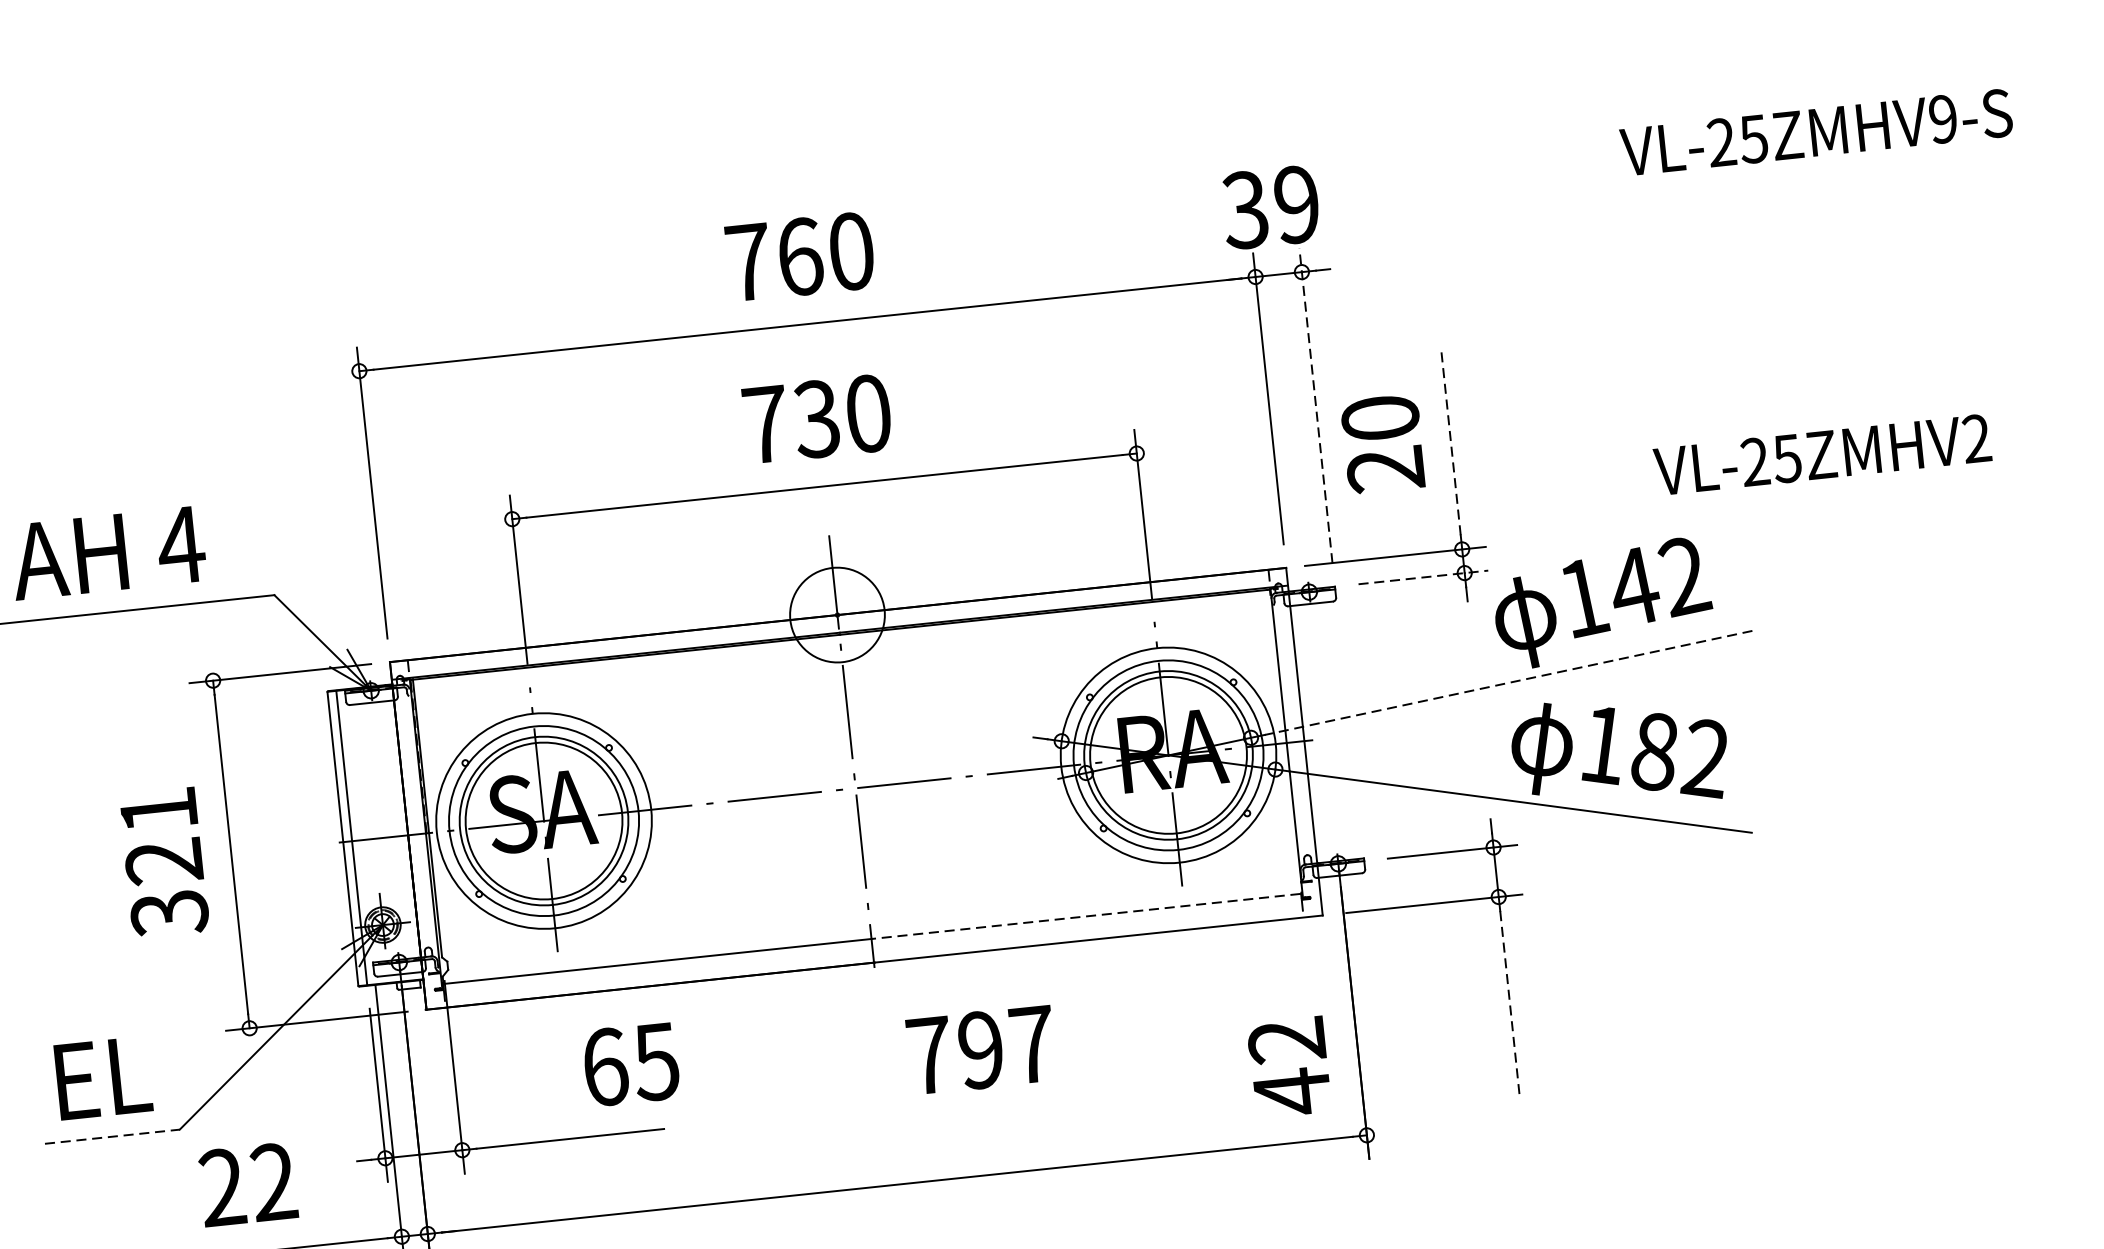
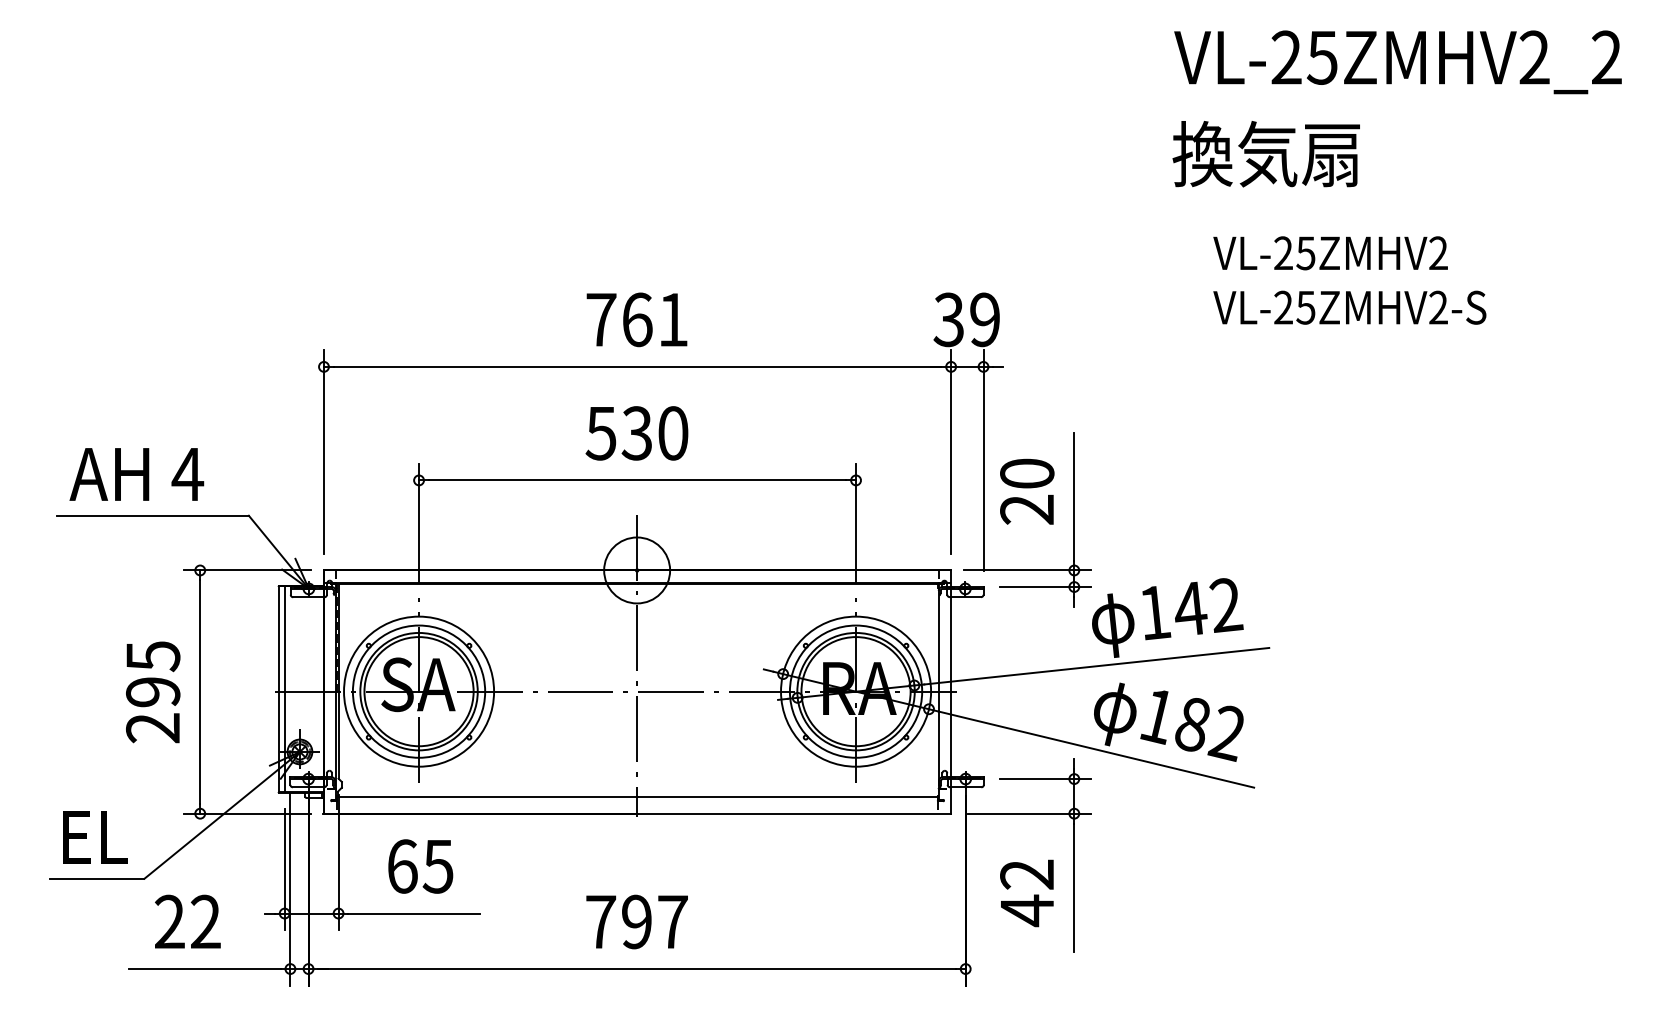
text: (1943, 118) -> (1438, 307), VL-25ZMHV9-S -> VL-25ZMHV2-S
text: (851, 250) -> (673, 319), 760 -> 761
line: (1315, 404) -> (983, 459), dashed -> solid
text: (764, 424) -> (600, 433), 730 -> 530
line: (1451, 443) -> (1074, 496), dashed -> solid
text: (1822, 455) -> (1330, 253), moved
line: (1423, 578) -> (1045, 587), dashed -> solid
line: (1508, 683) -> (1096, 666), dashed -> solid
text: (164, 862) -> (153, 692), 321 -> 295
line: (1086, 916) -> (787, 797), dashed -> solid
line: (1510, 1003) -> (1074, 888), dashed -> solid
text: (980, 1049) -> (636, 921), moved
text: (630, 1064) -> (420, 866), moved
text: (1288, 1067) -> (1026, 893), moved
line: (112, 1136) -> (97, 878), dashed -> solid

